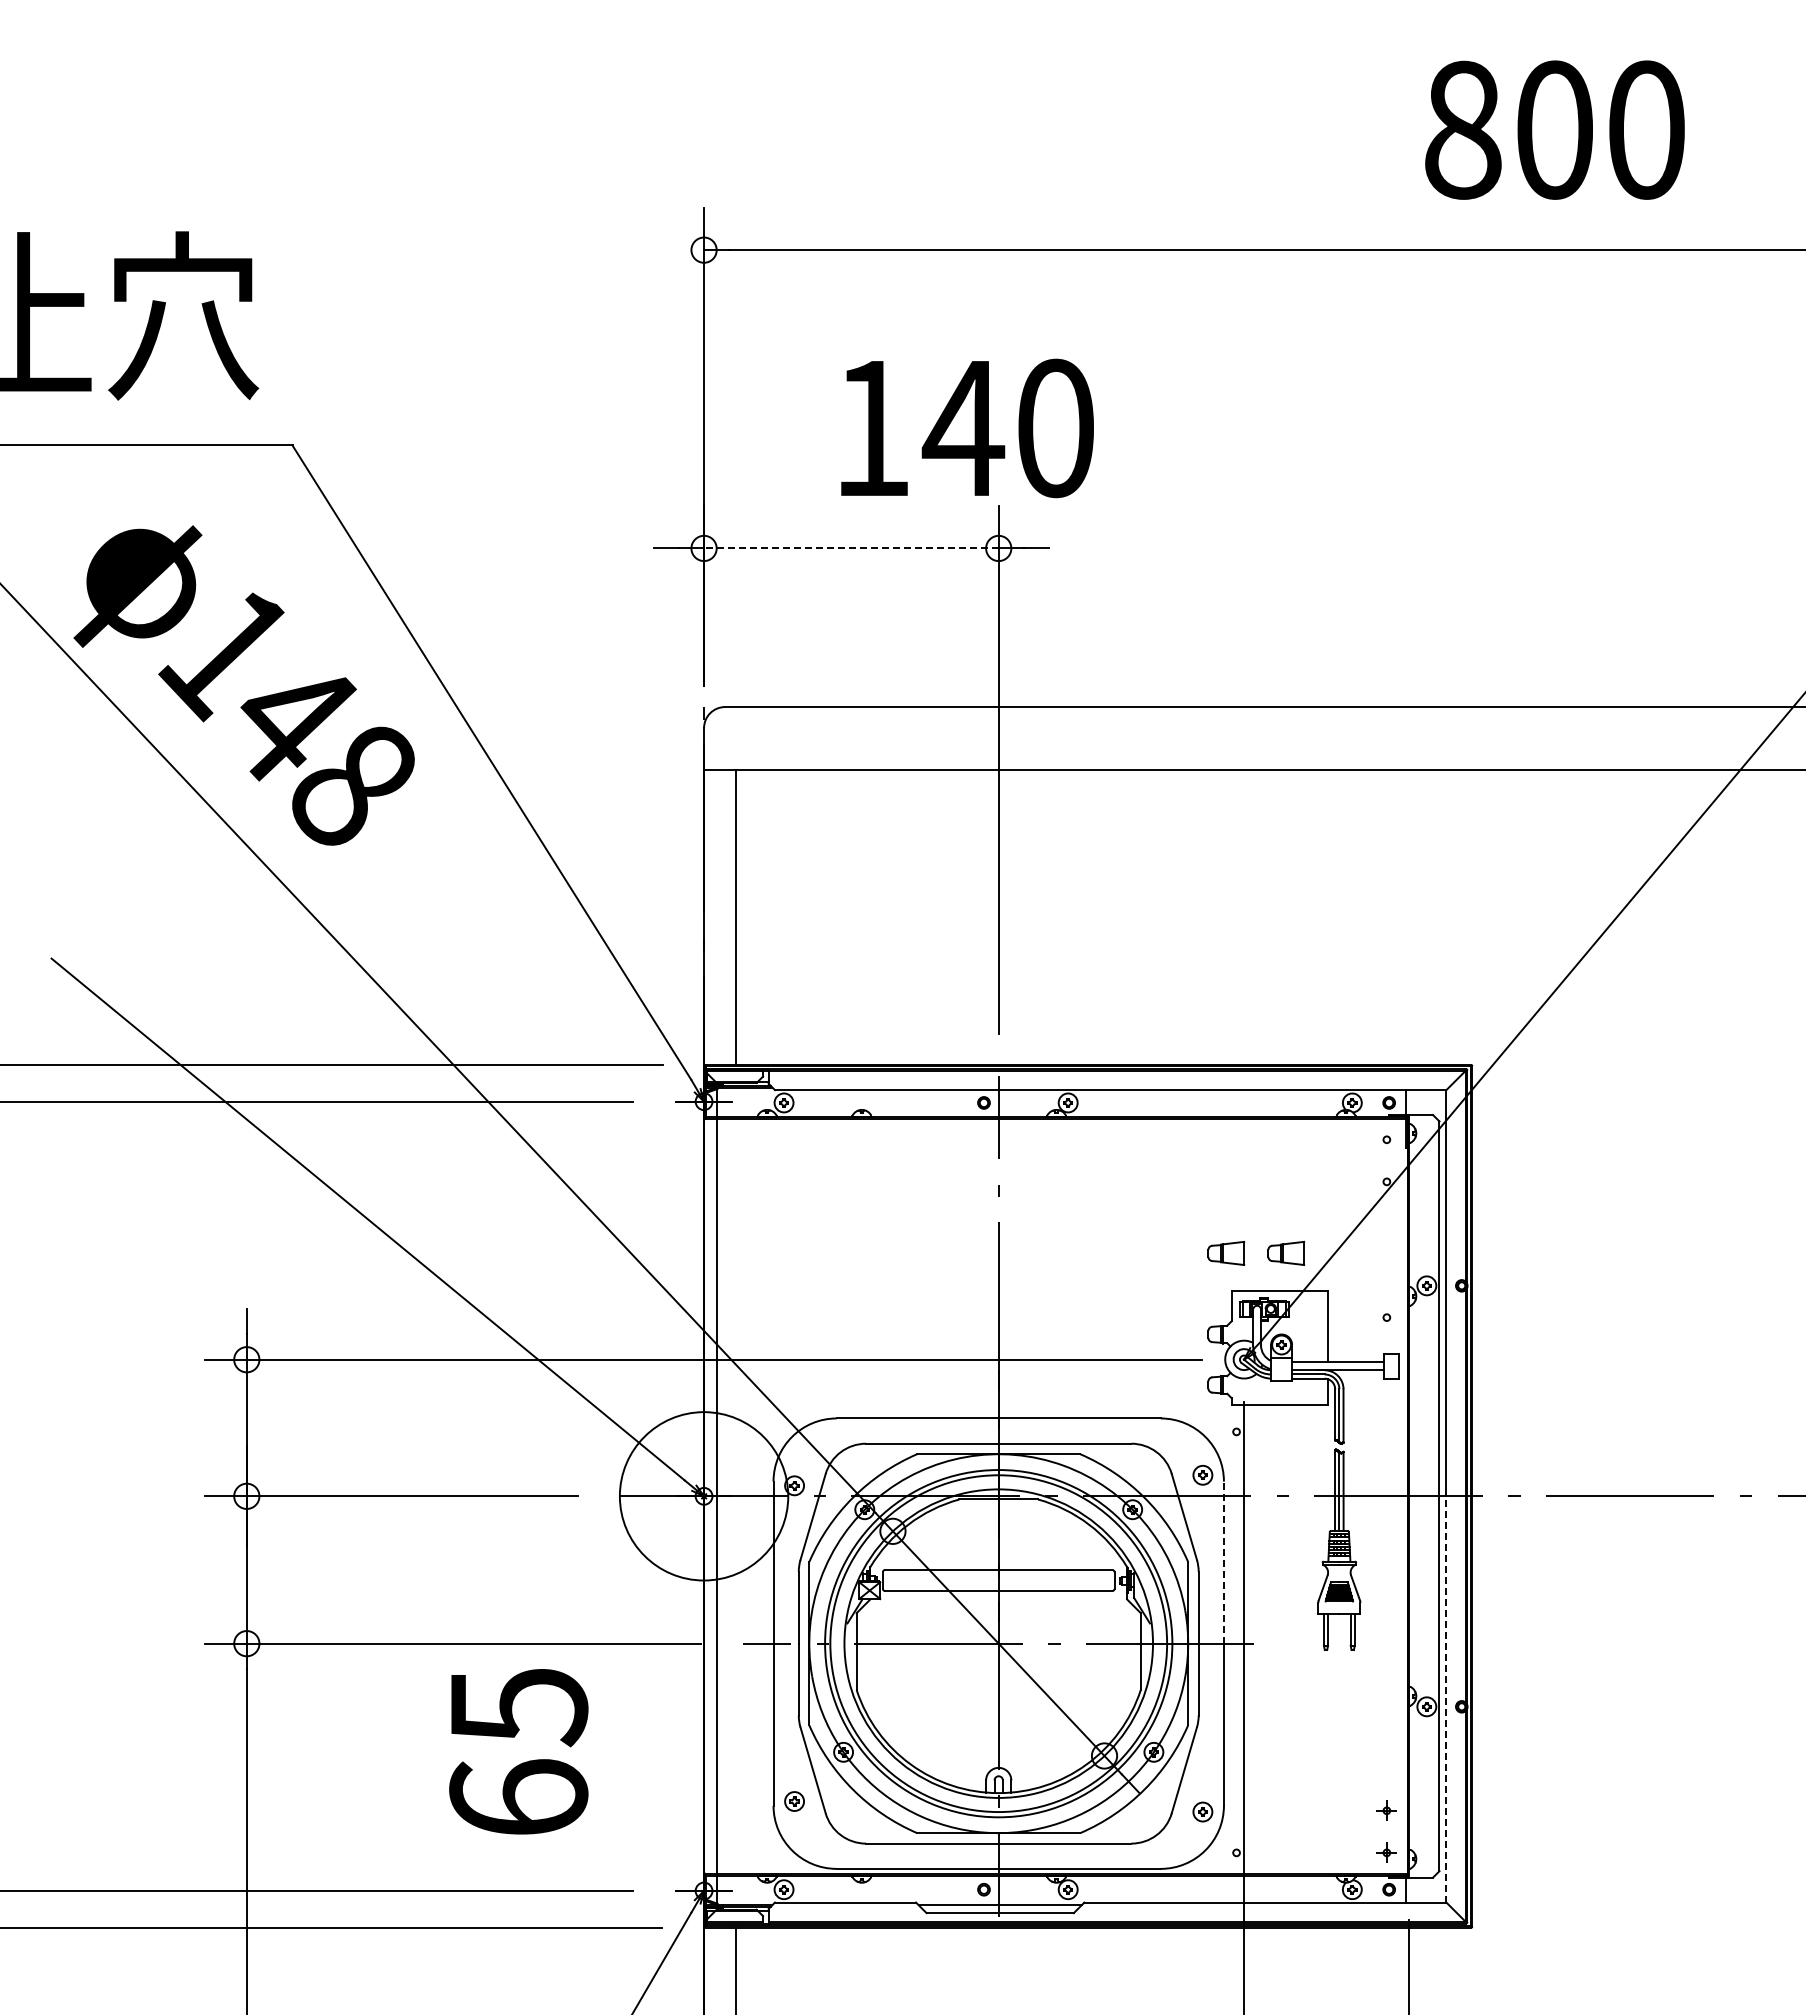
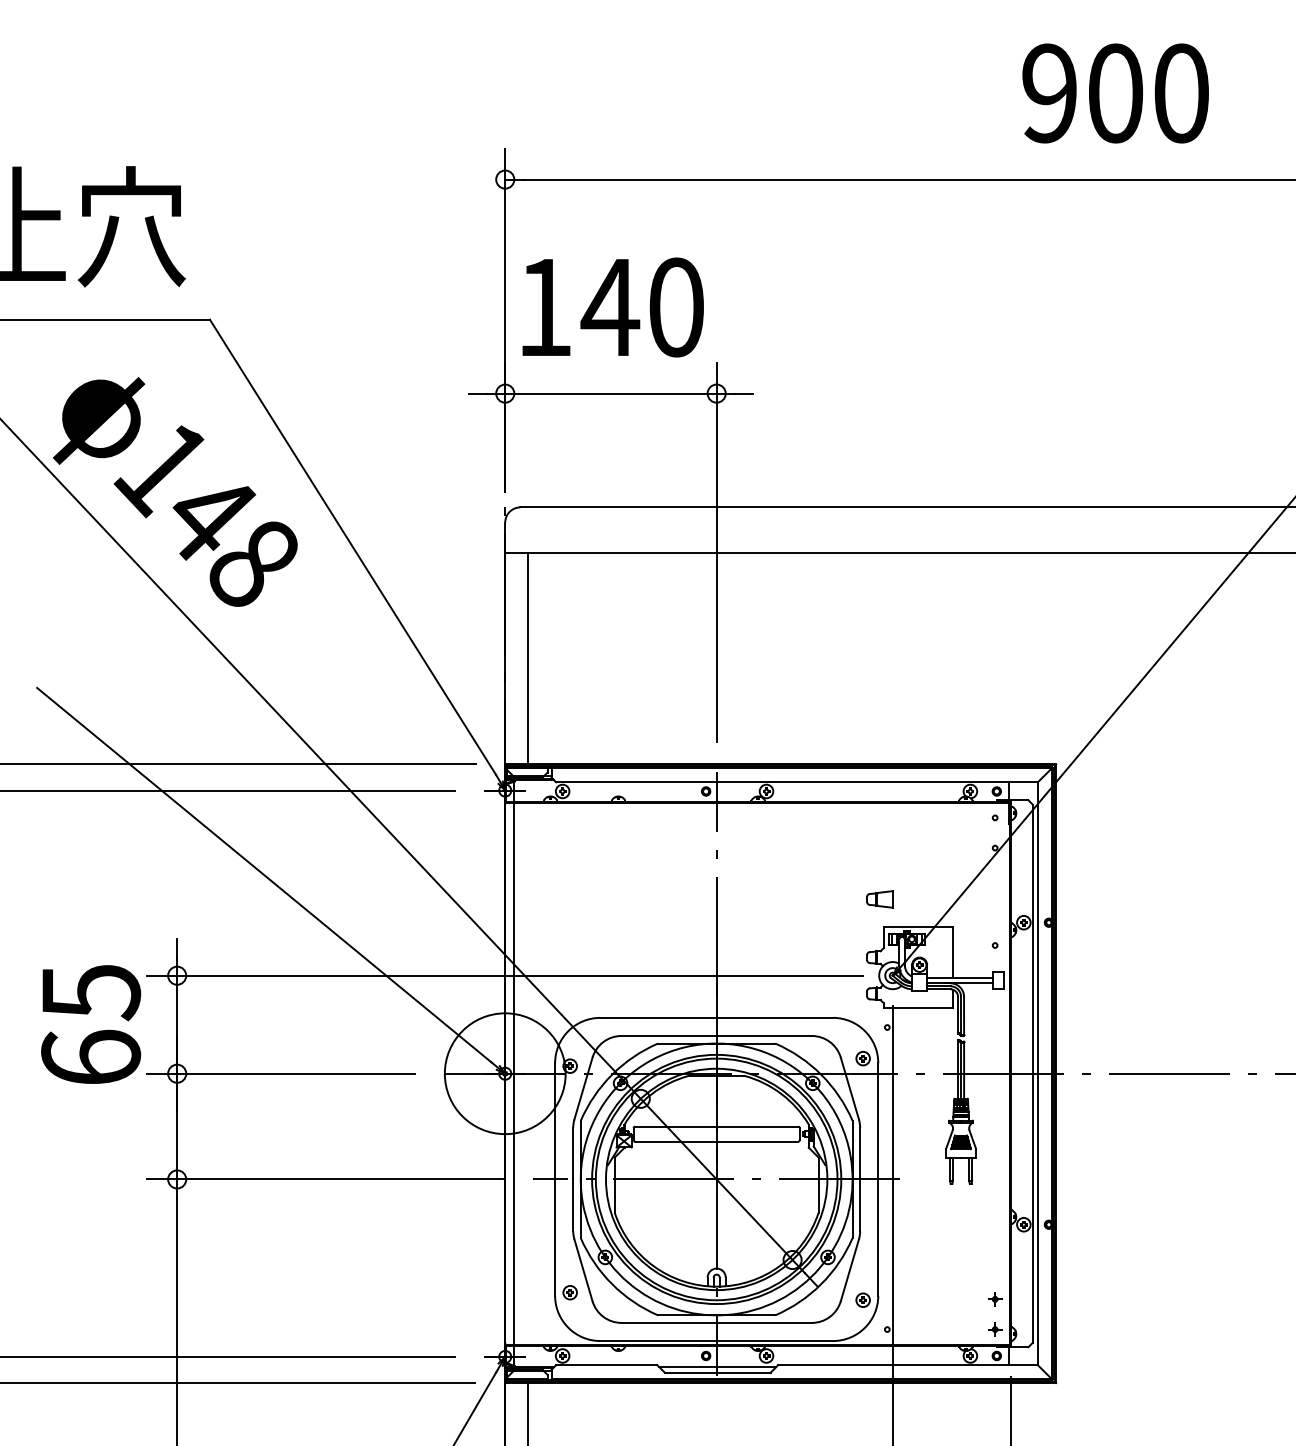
text: (1462, 129) -> (1049, 93), 800 -> 900
text: (967, 428) -> (613, 307), moved
line: (850, 548) -> (610, 393), dashed -> solid
part: (1286, 1252) -> (923, 898), removed
line: (1223, 1562) -> (877, 1121), dashed -> solid
line: (1446, 1698) -> (1037, 1218), dashed -> solid
text: (518, 1751) -> (90, 1024), moved

